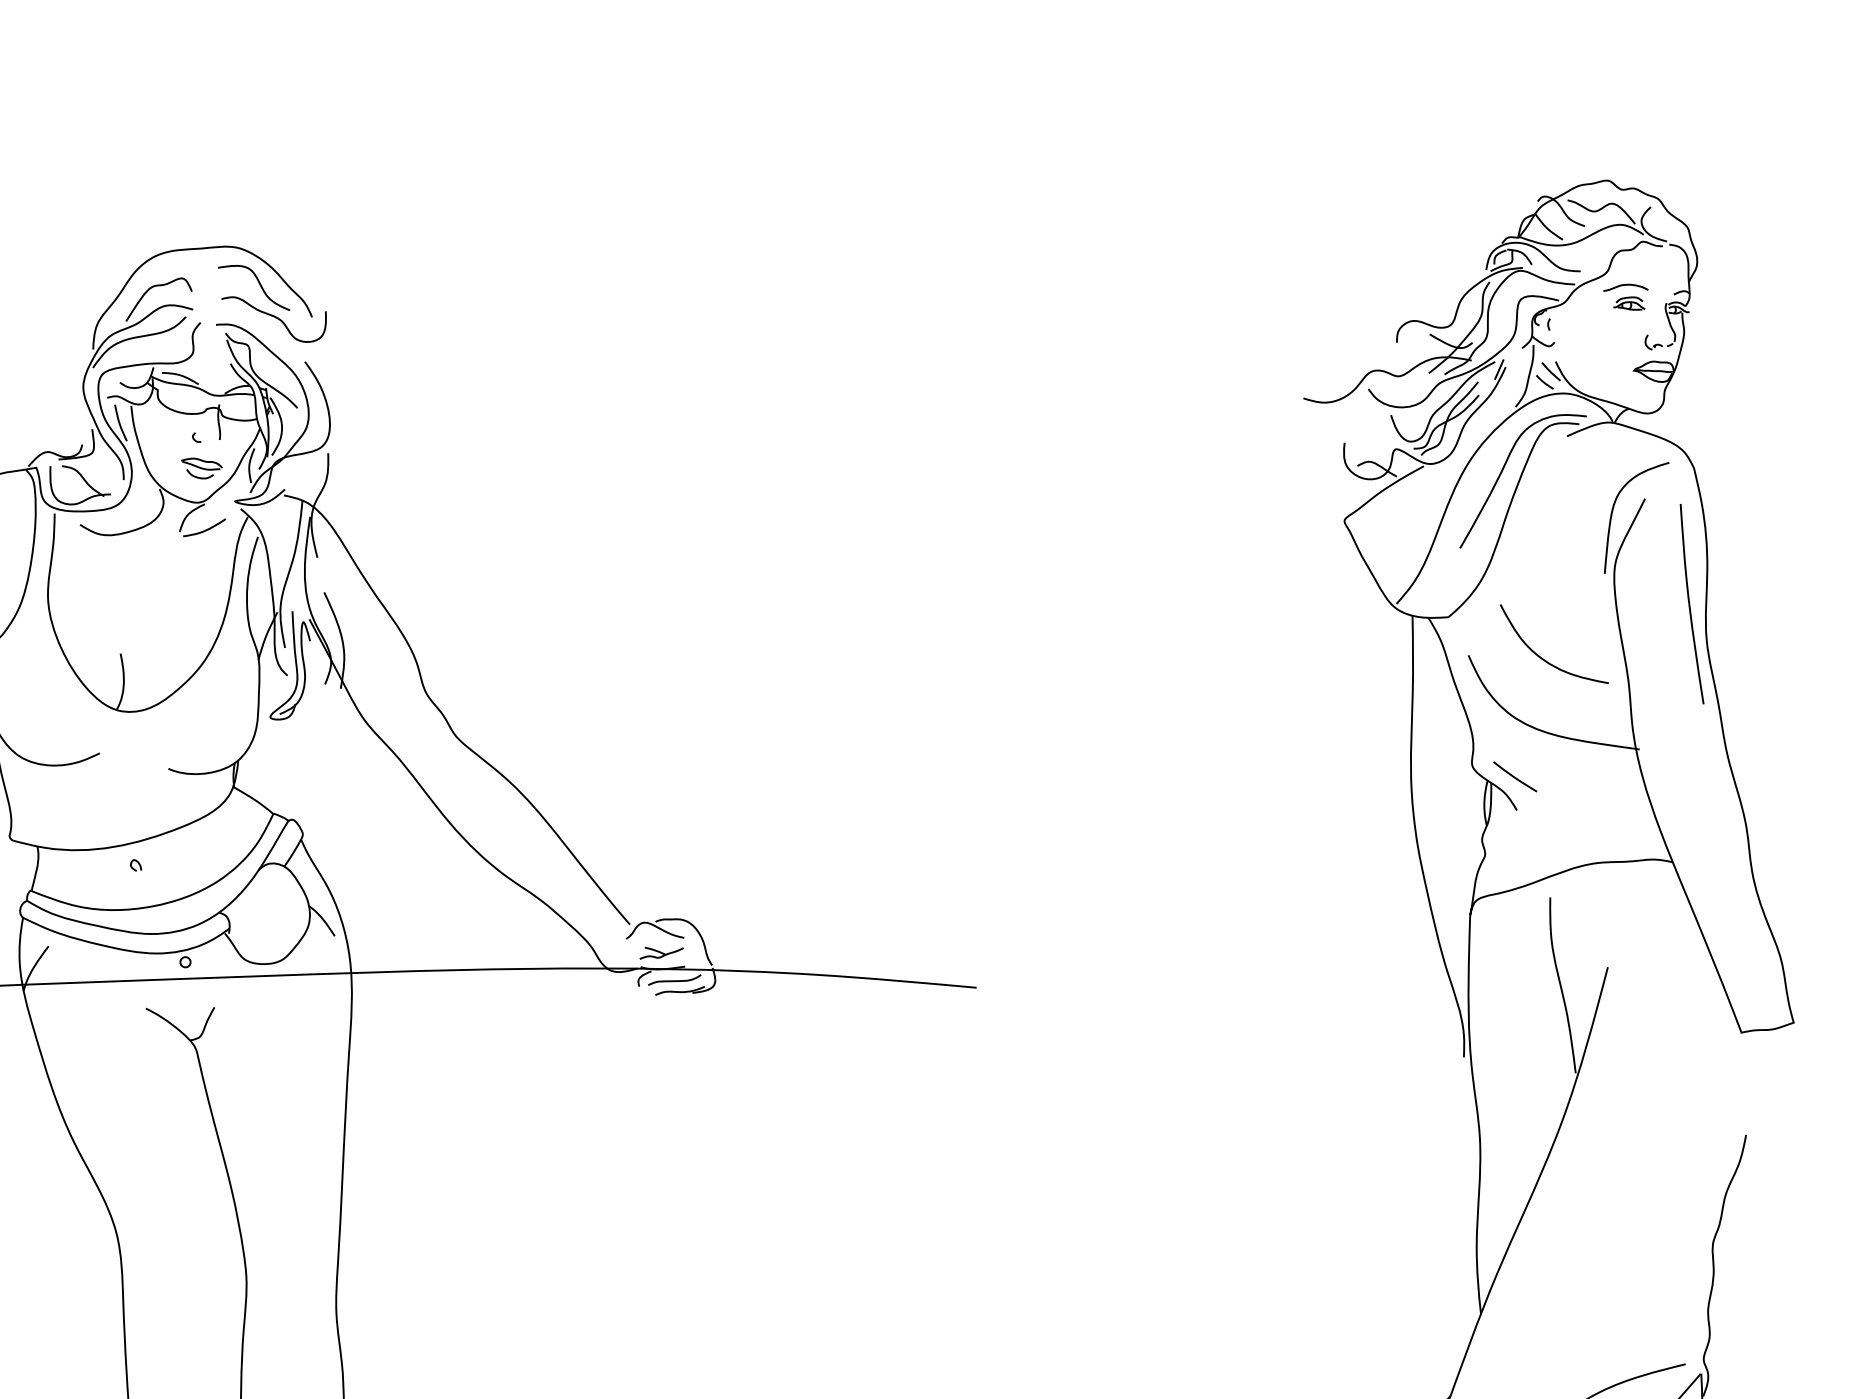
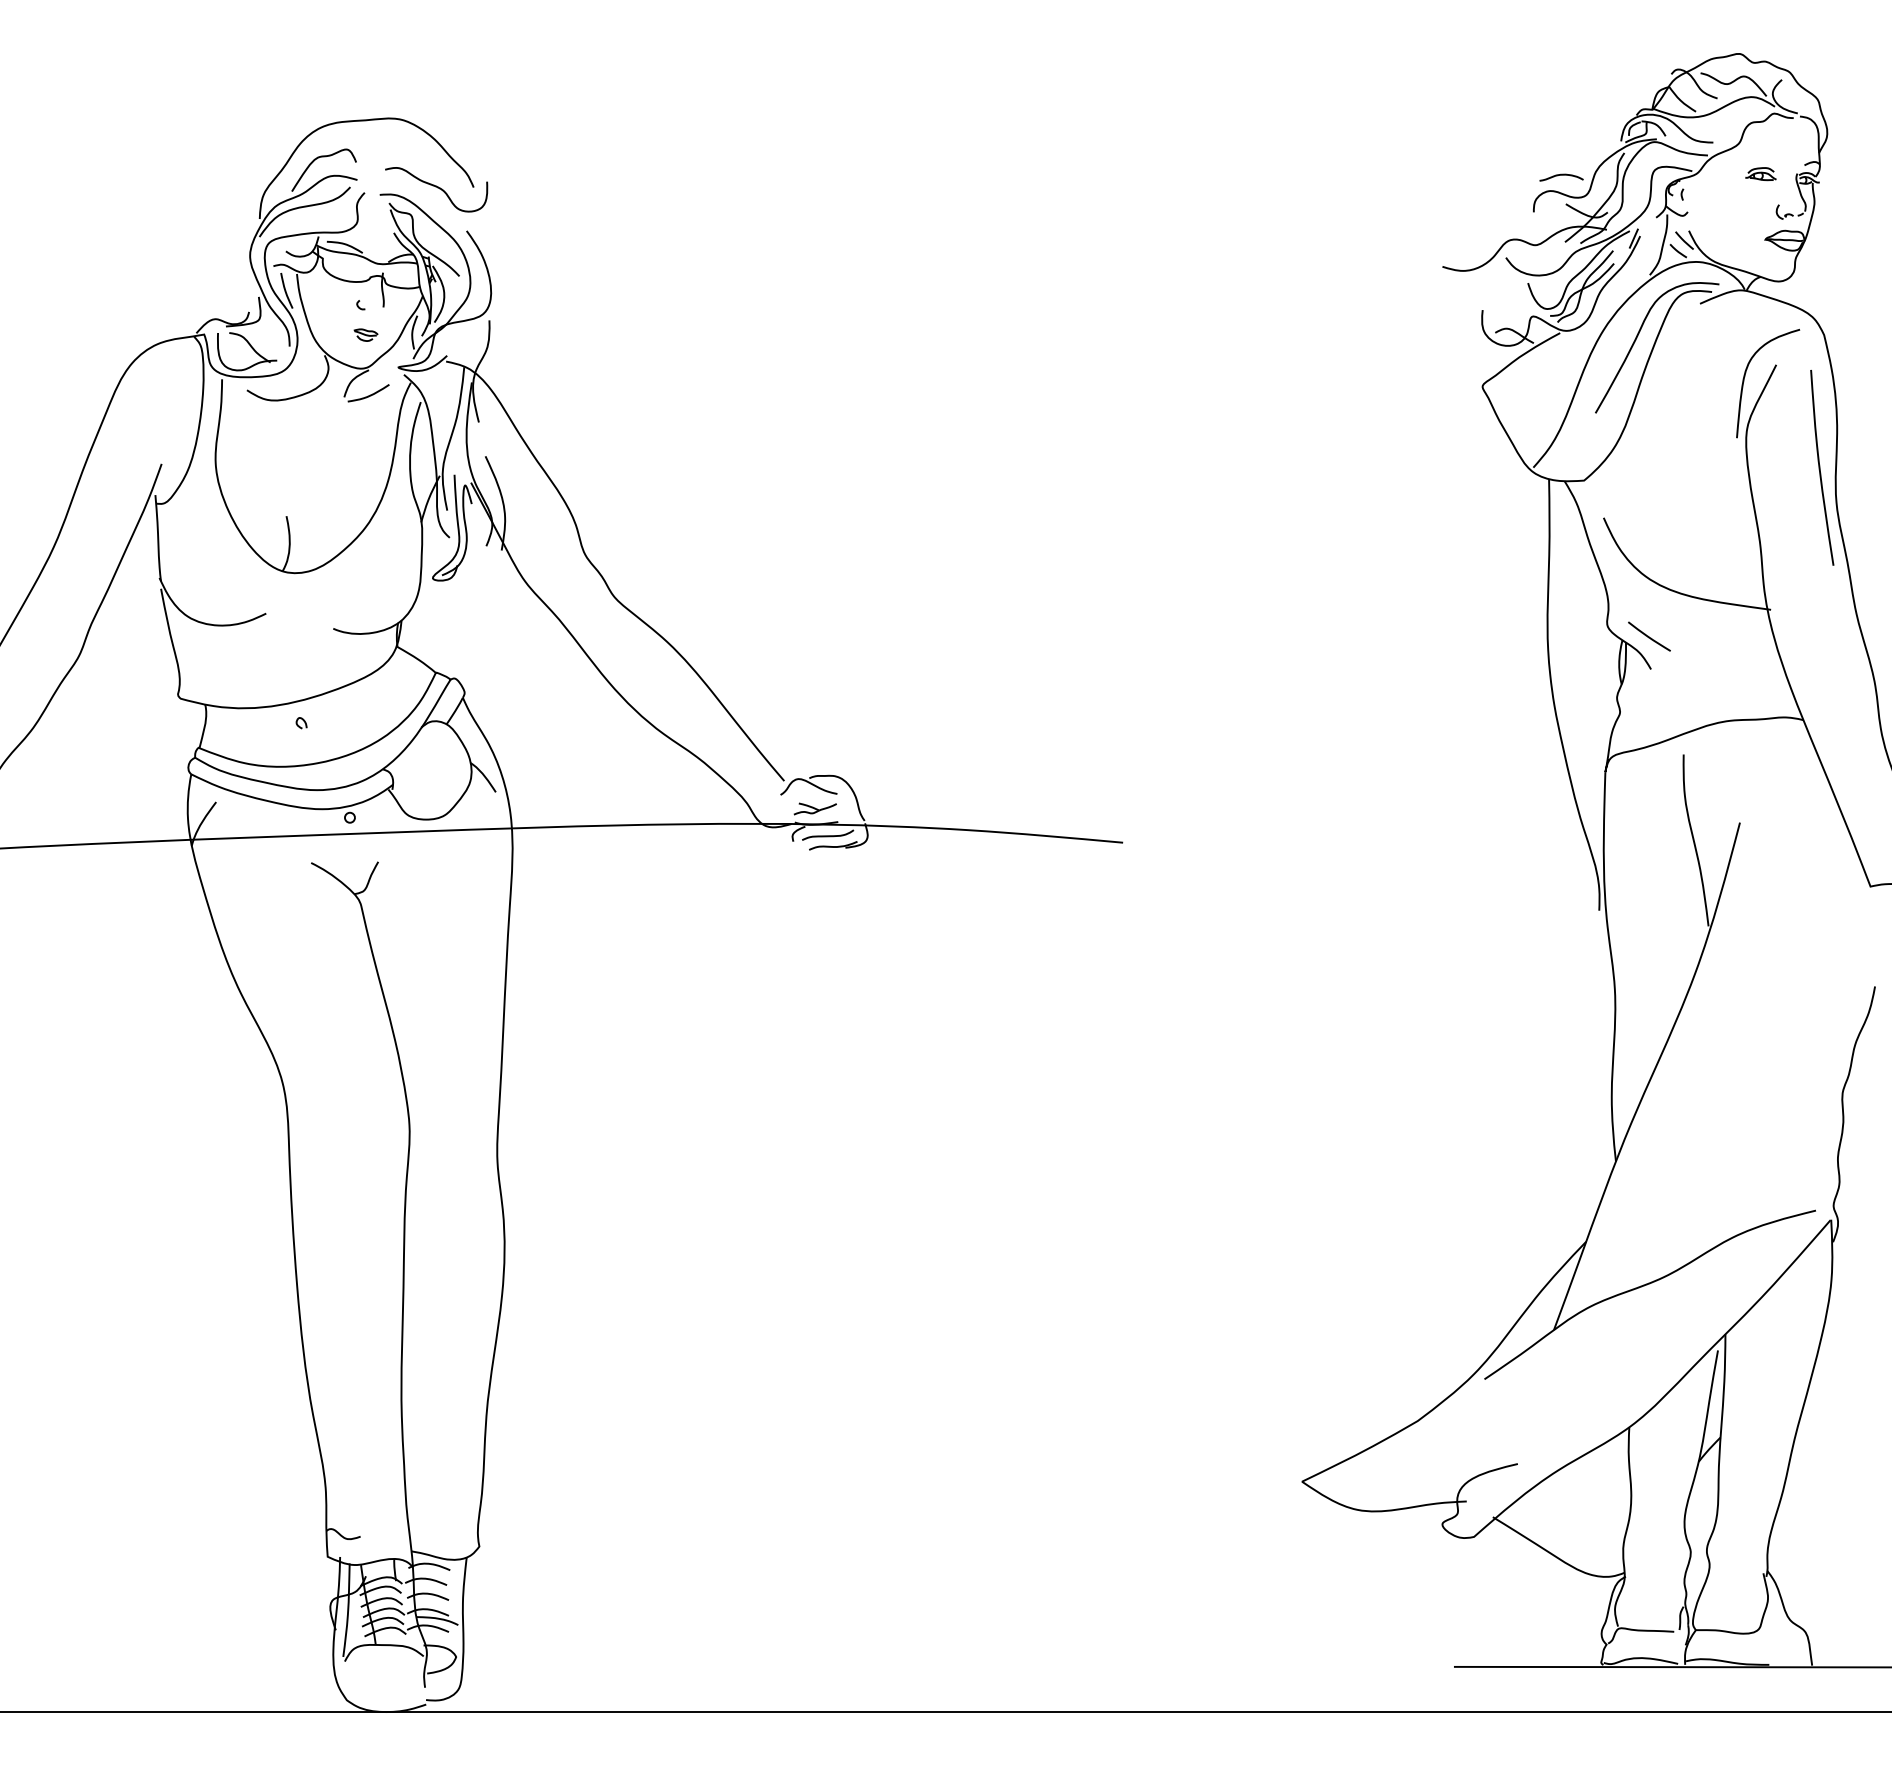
curve: (259, 285) -> (422, 156), removed
curve: (1625, 285) -> (1561, 175), moved
part: (201, 467) -> (365, 334), size x0.6
curve: (1541, 657) -> (1675, 519), removed

